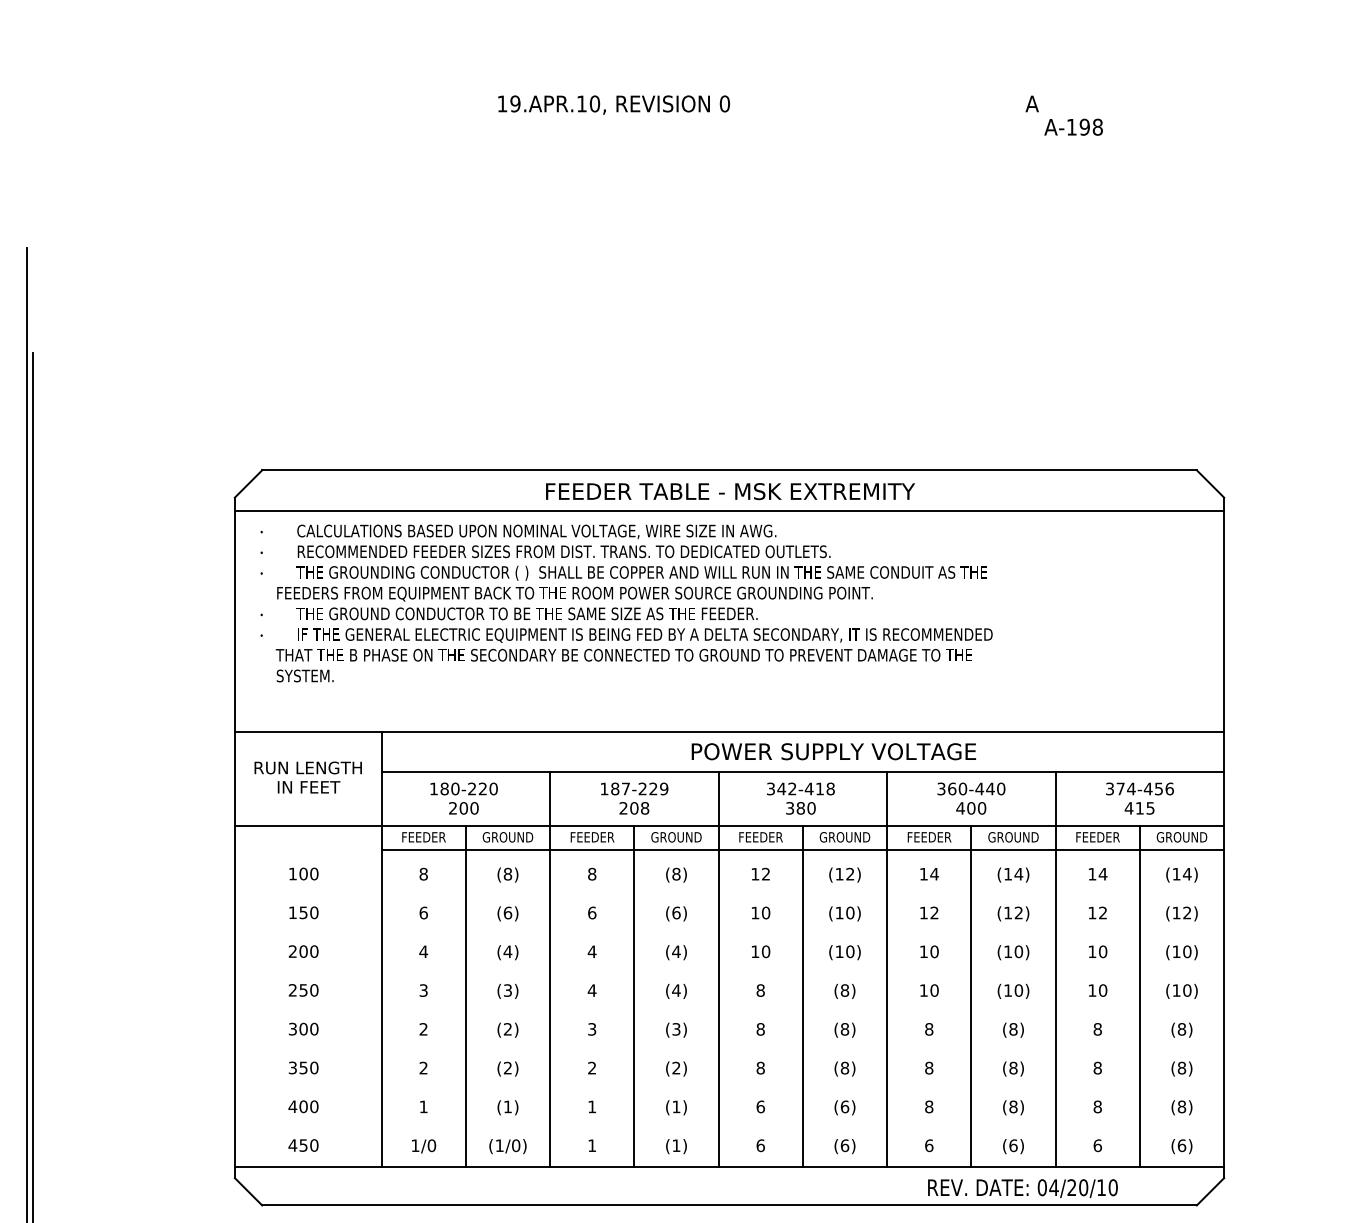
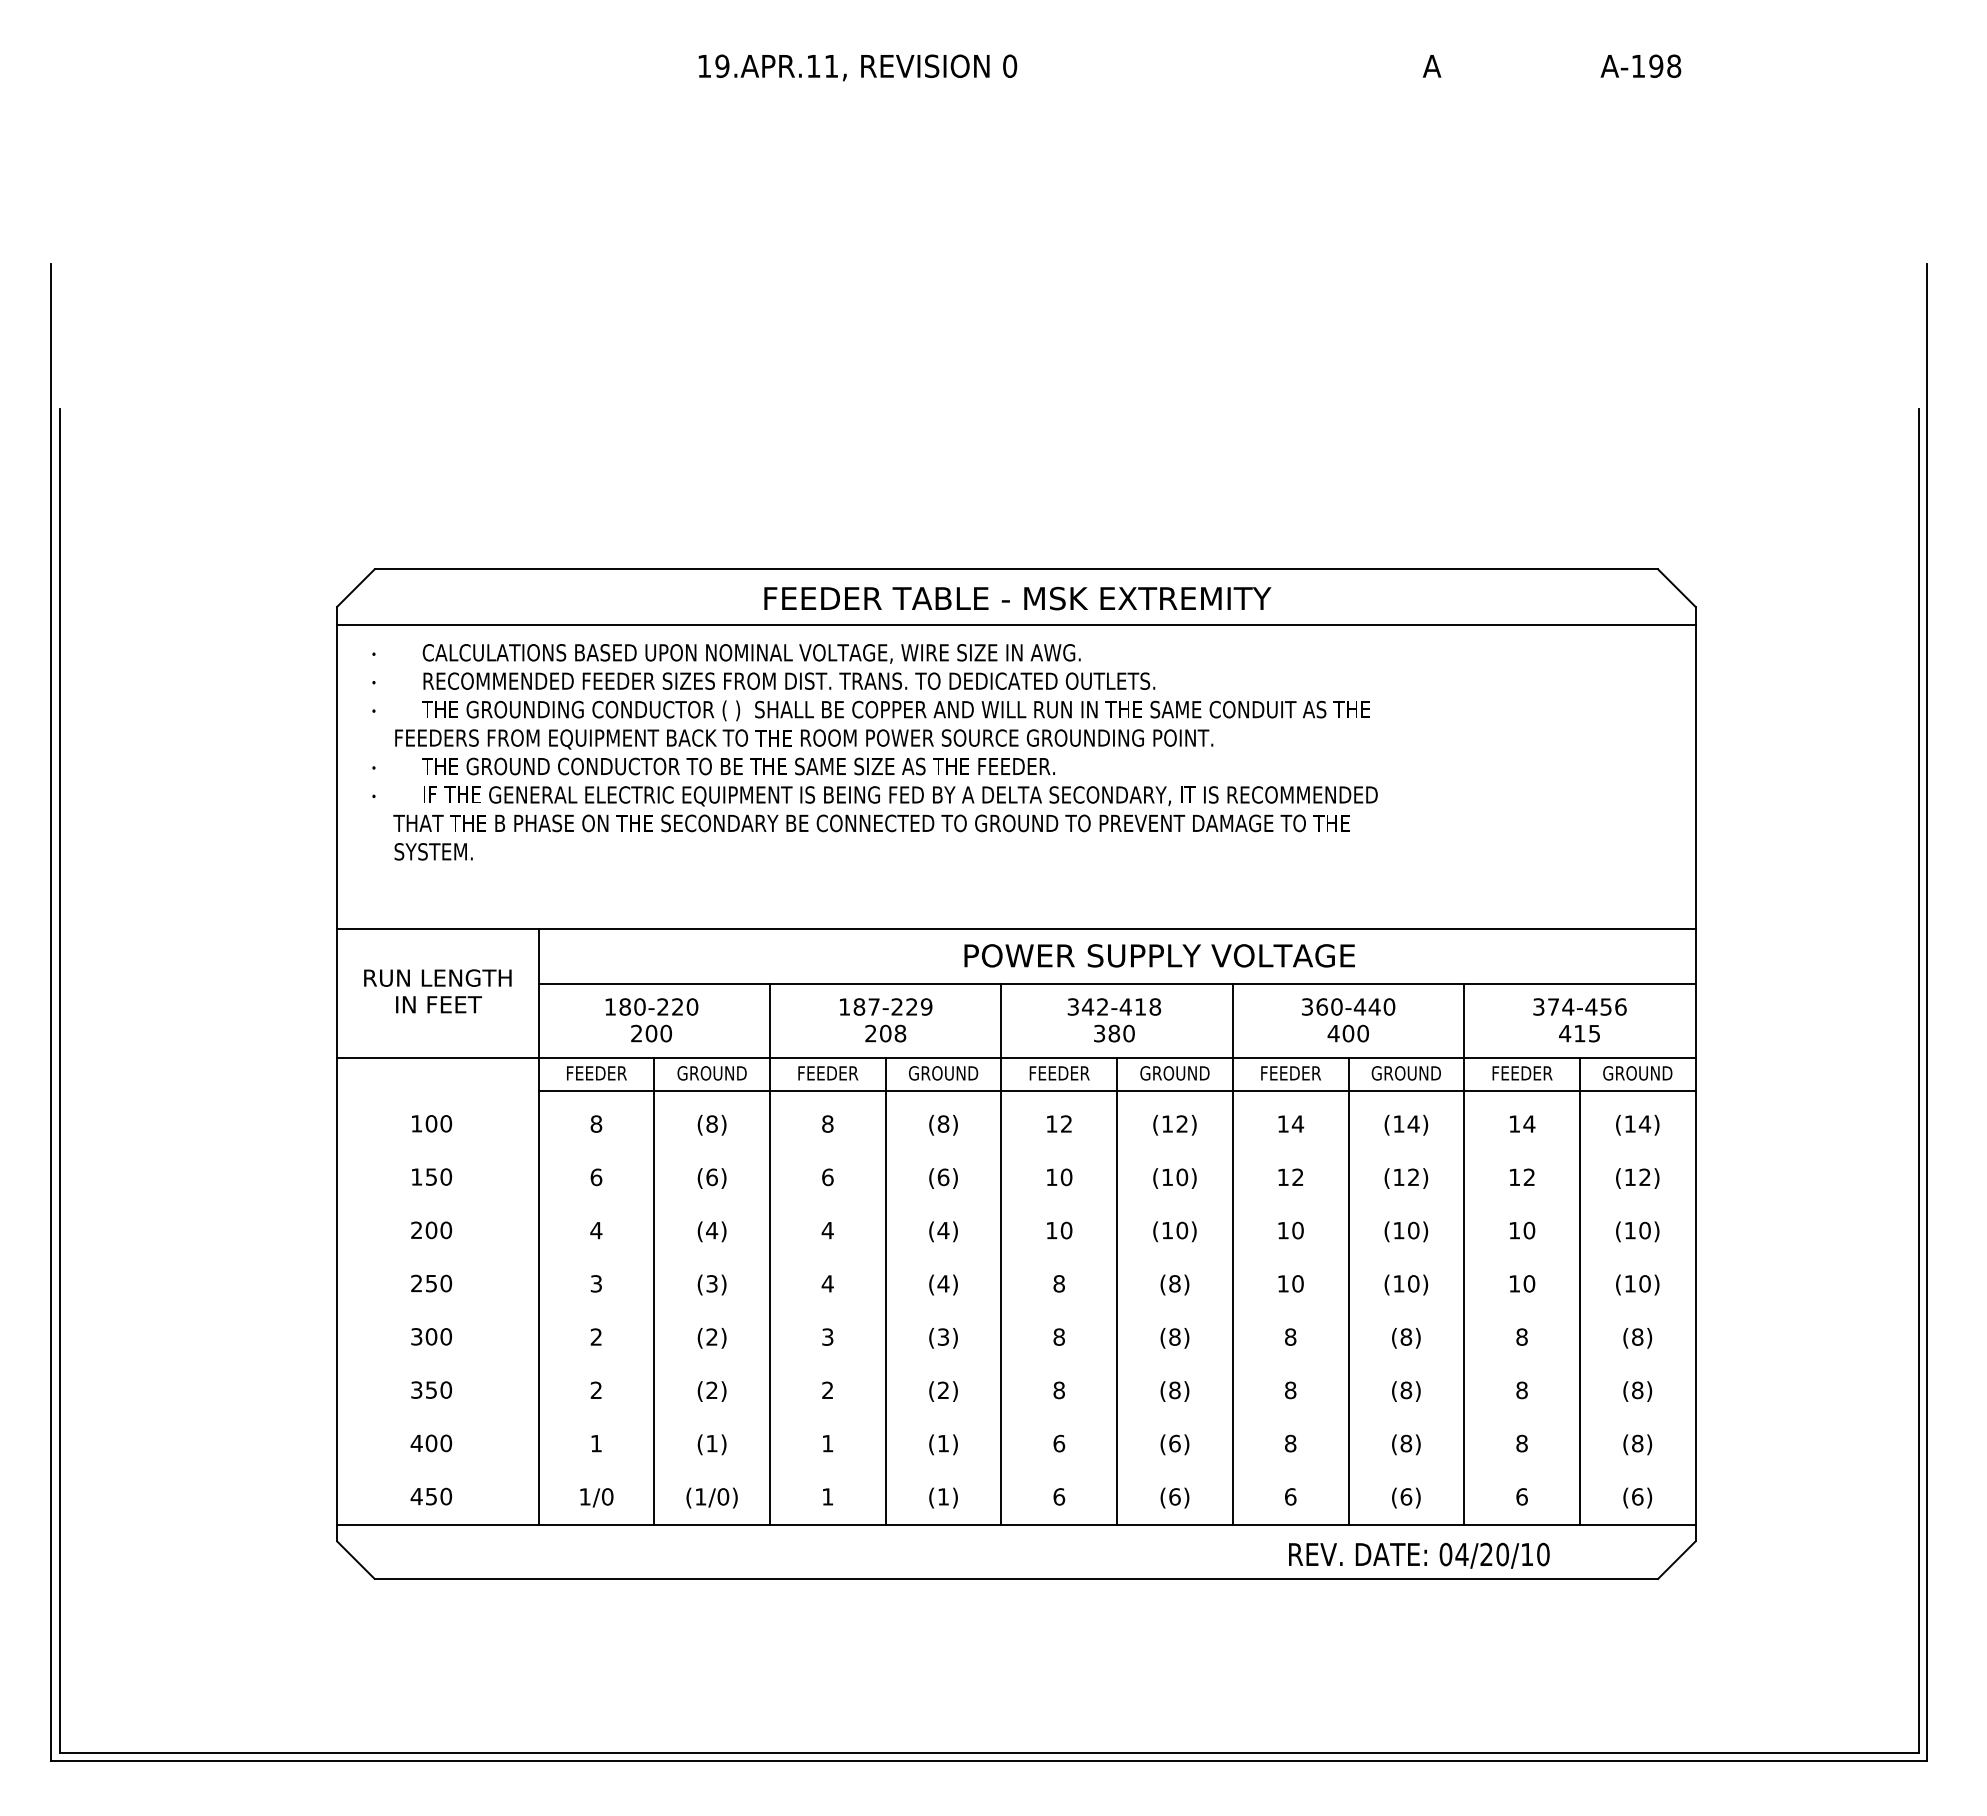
text: (594, 103) -> (831, 65), 19.APR.10, -> 19.APR.11,
text: (1073, 126) -> (1640, 65), moved

